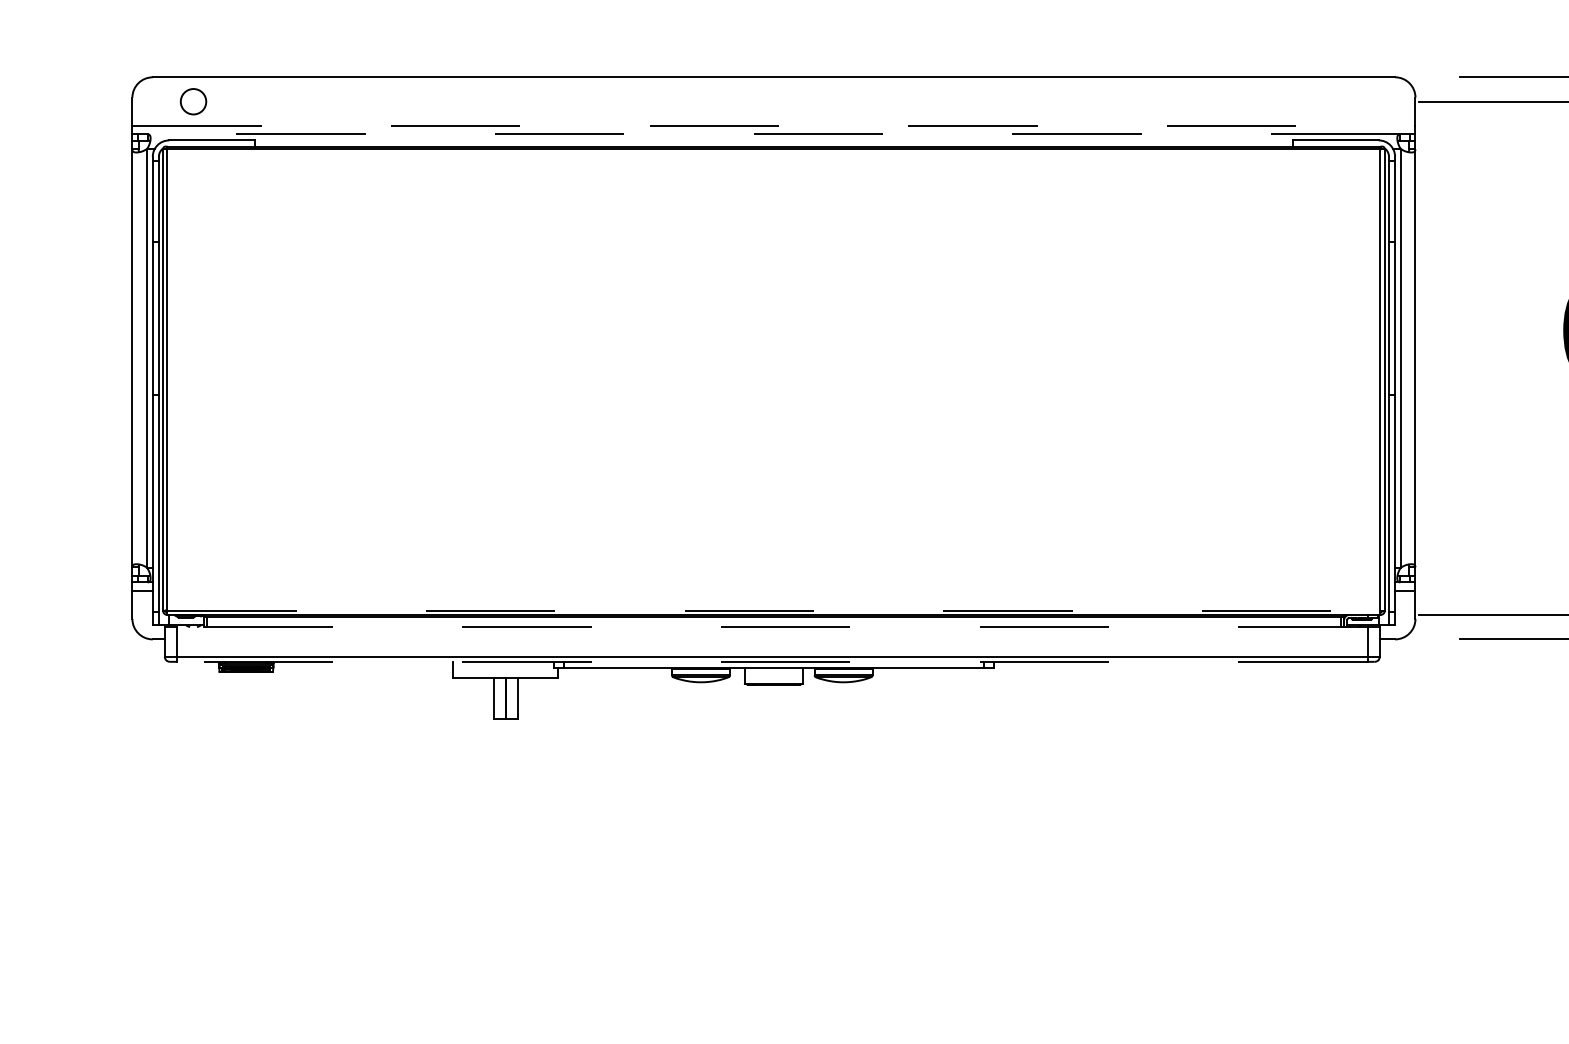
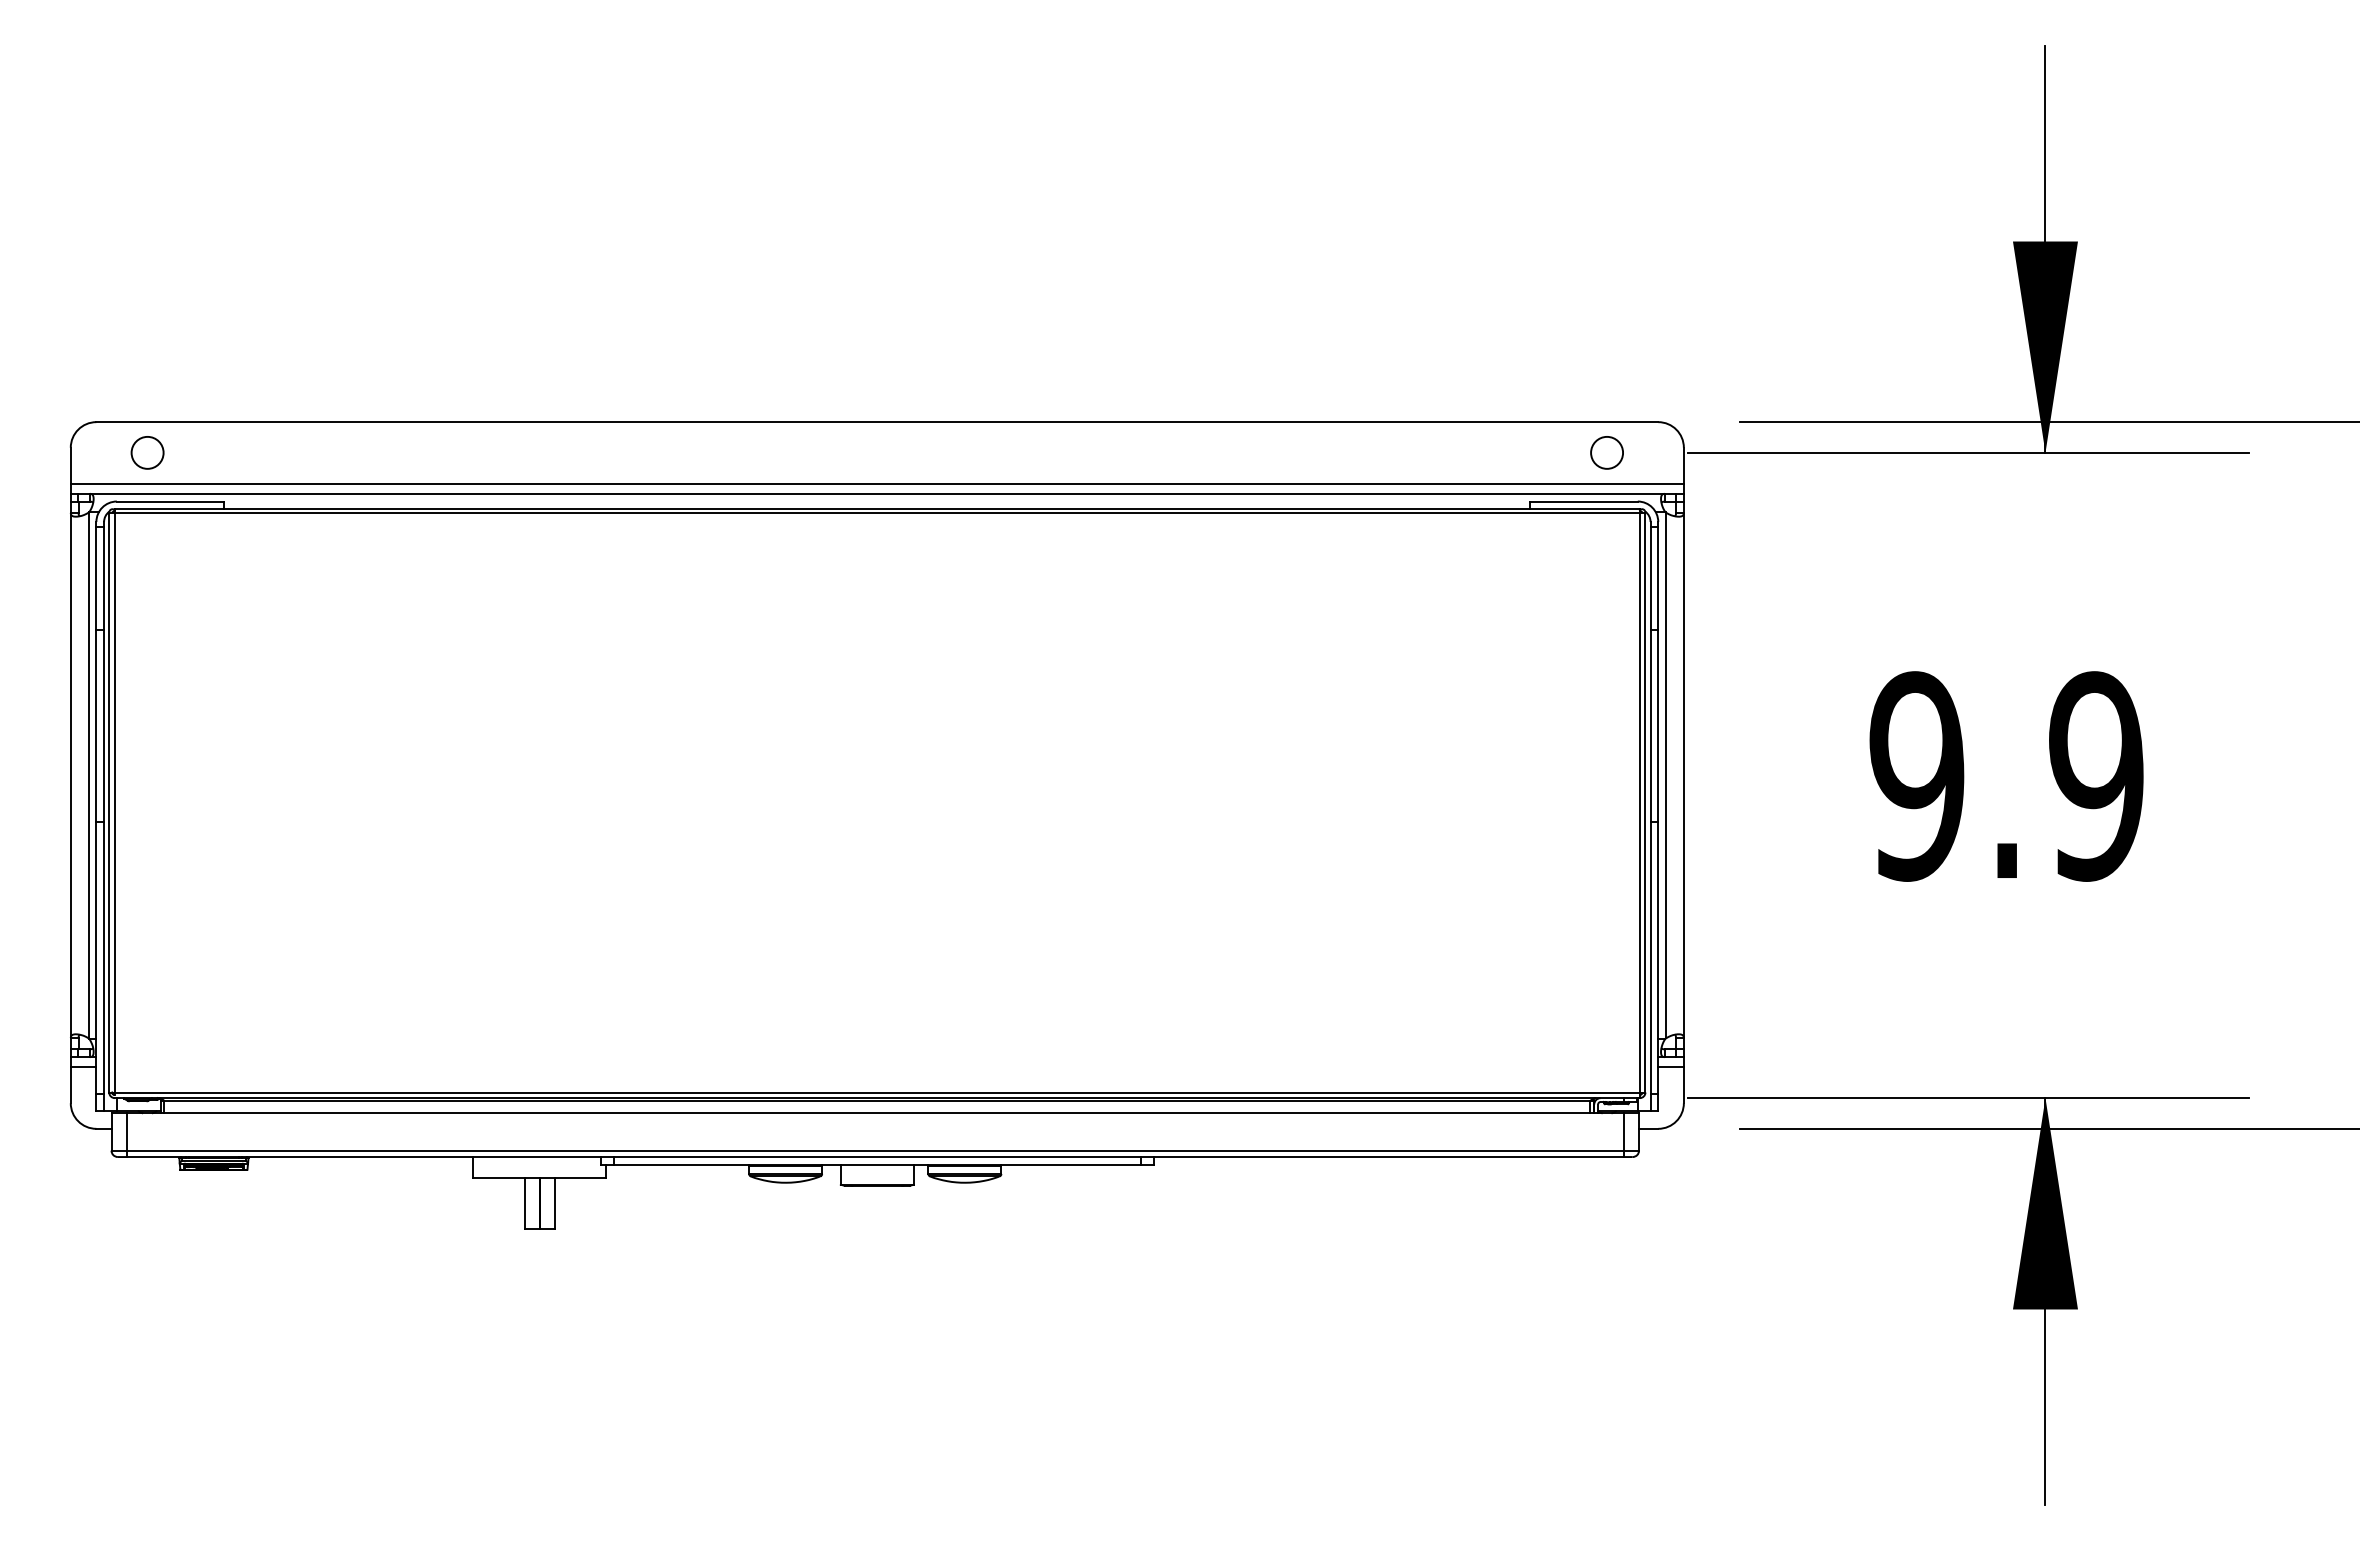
circle: (1353, 101) -> (1606, 452), added
line: (774, 126) -> (877, 483), dashed -> solid
line: (773, 134) -> (876, 493), dashed -> solid
line: (774, 610) -> (877, 1092), dashed -> solid
line: (771, 627) -> (874, 1113), dashed -> solid
line: (771, 662) -> (874, 1157), dashed -> solid

